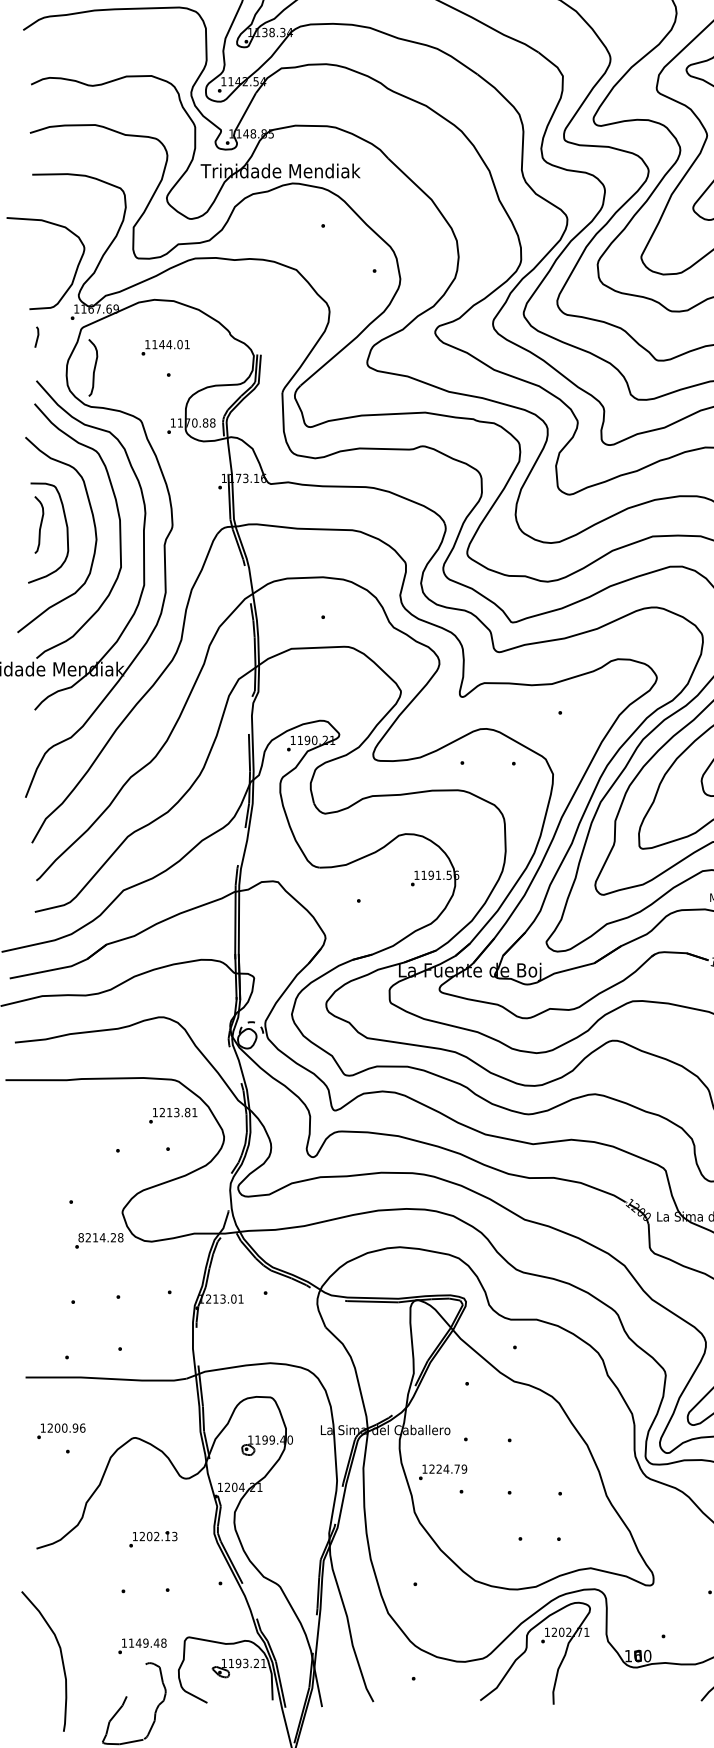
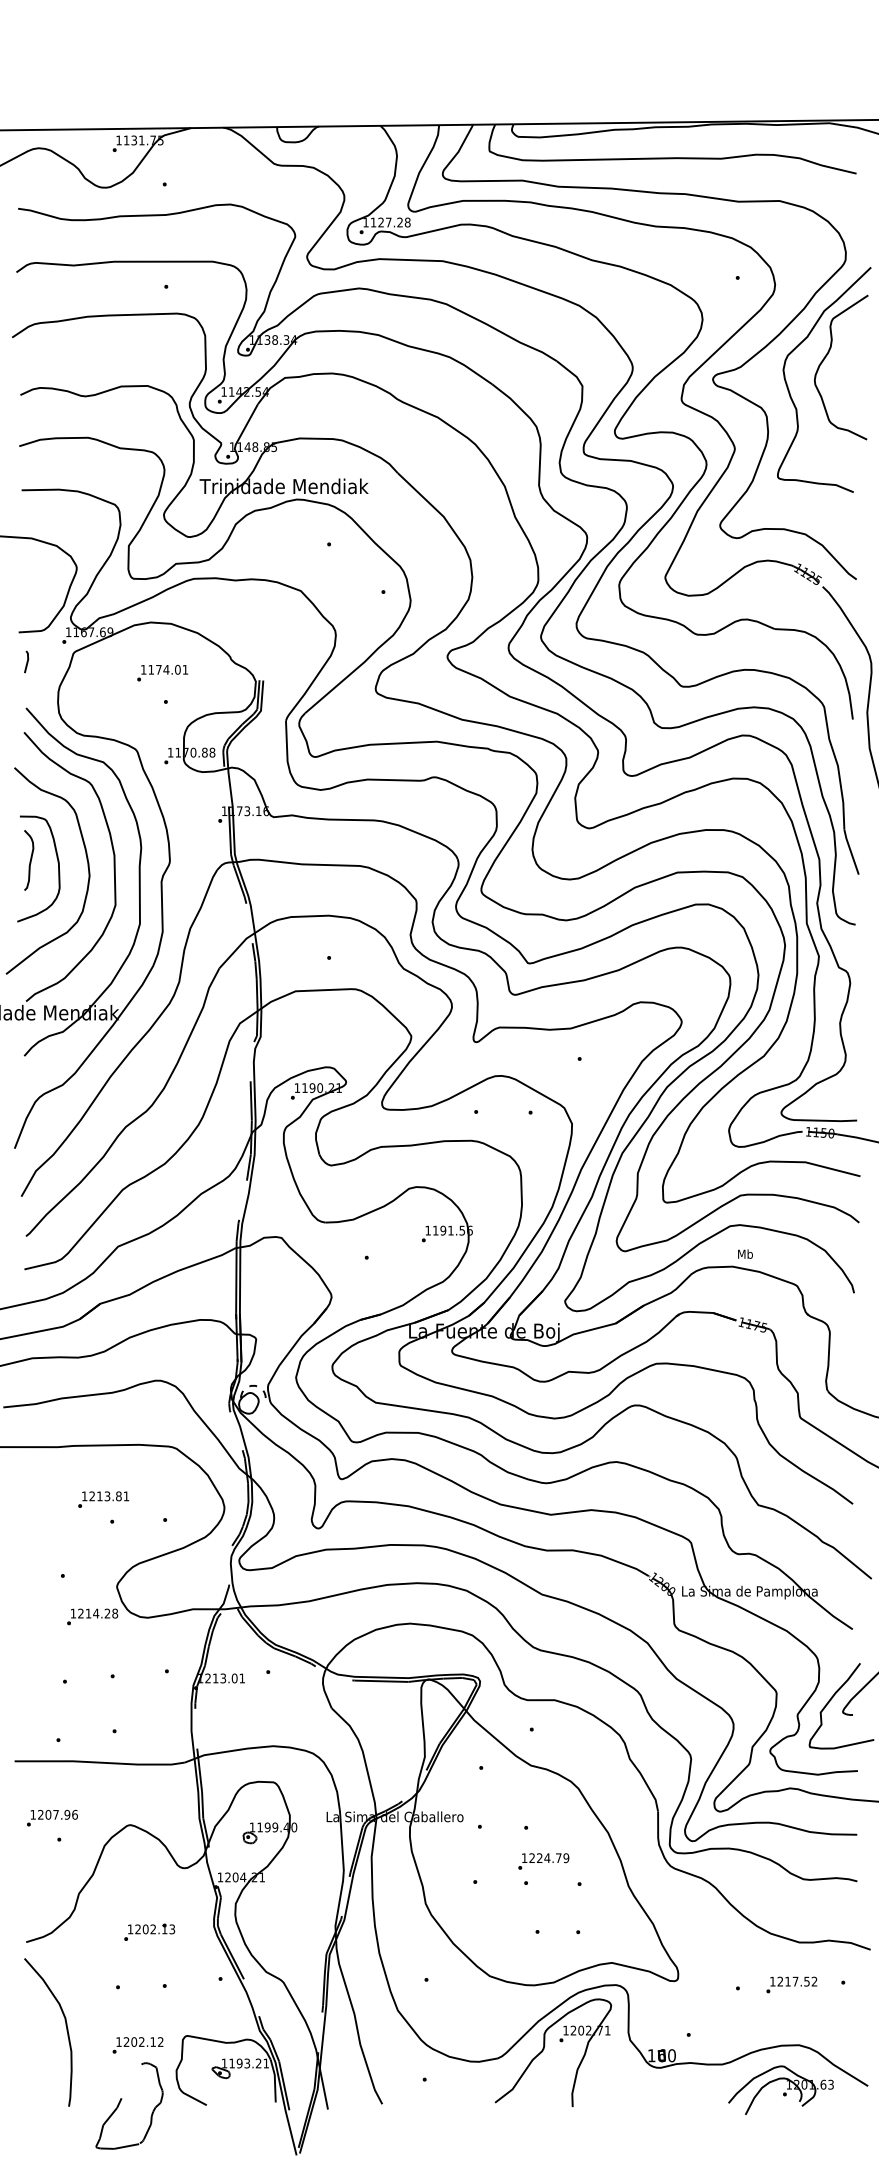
text: (161, 344) -> (158, 669), 1144.01 -> 1174.01
curve: (94, 367) -> (87, 694), removed
text: (173, 1115) -> (103, 1499), moved
text: (81, 1237) -> (73, 1613), 8214.28 -> 1214.28
text: (64, 1427) -> (55, 1814), 1200.96 -> 1207.96
text: (442, 1472) -> (543, 1861), moved
text: (147, 1642) -> (143, 2041), 1149.48 -> 1202.12
curve: (61, 1660) -> (66, 2031), moved

